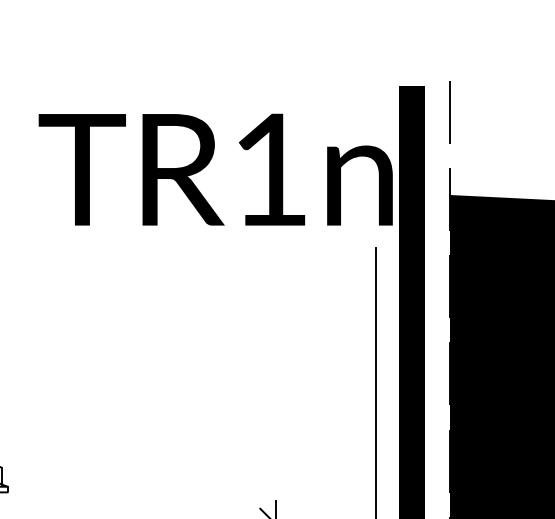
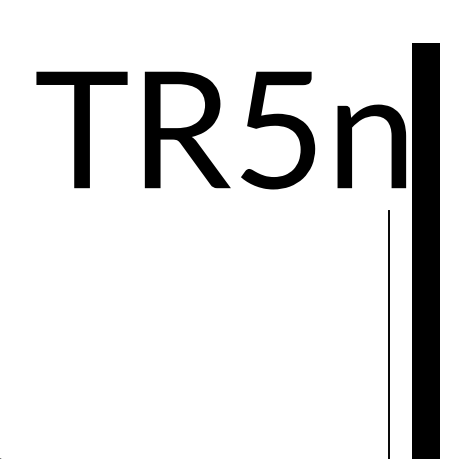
text: (270, 169) -> (278, 129), TR1n -> TR5n

